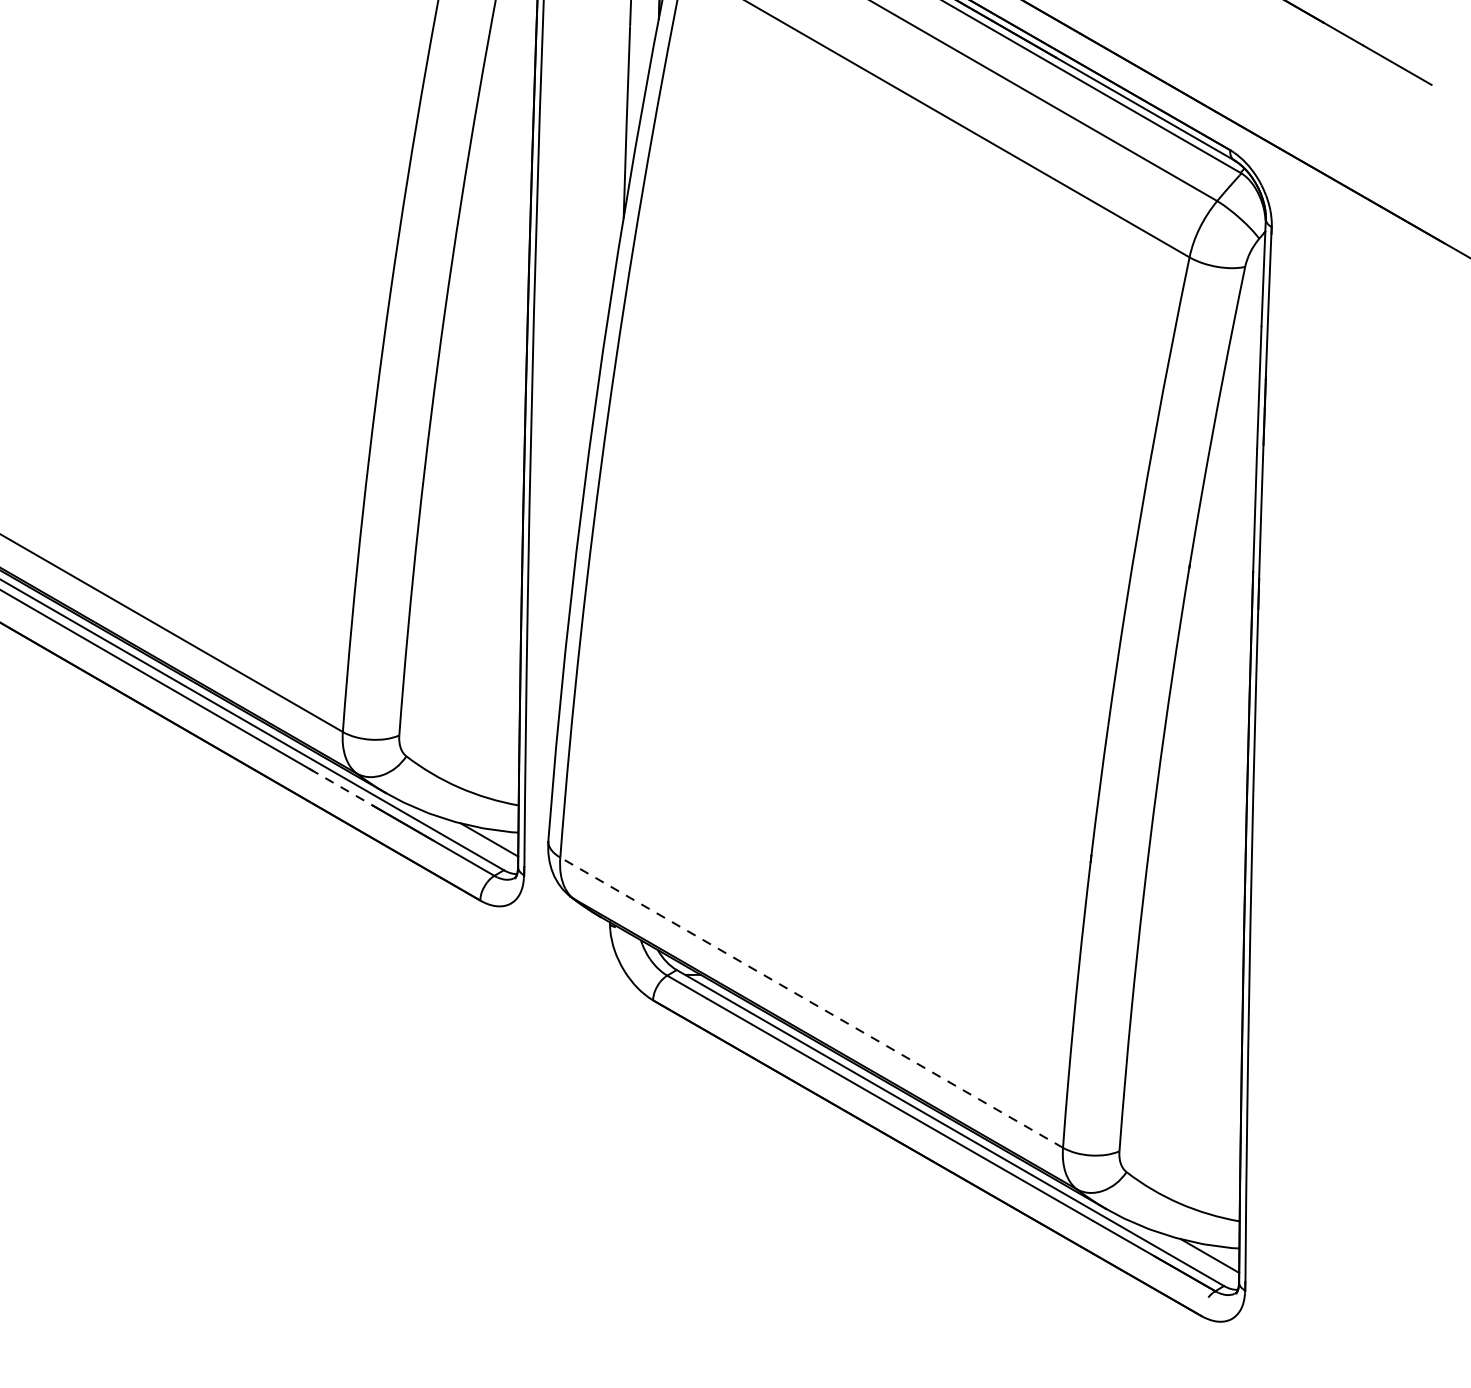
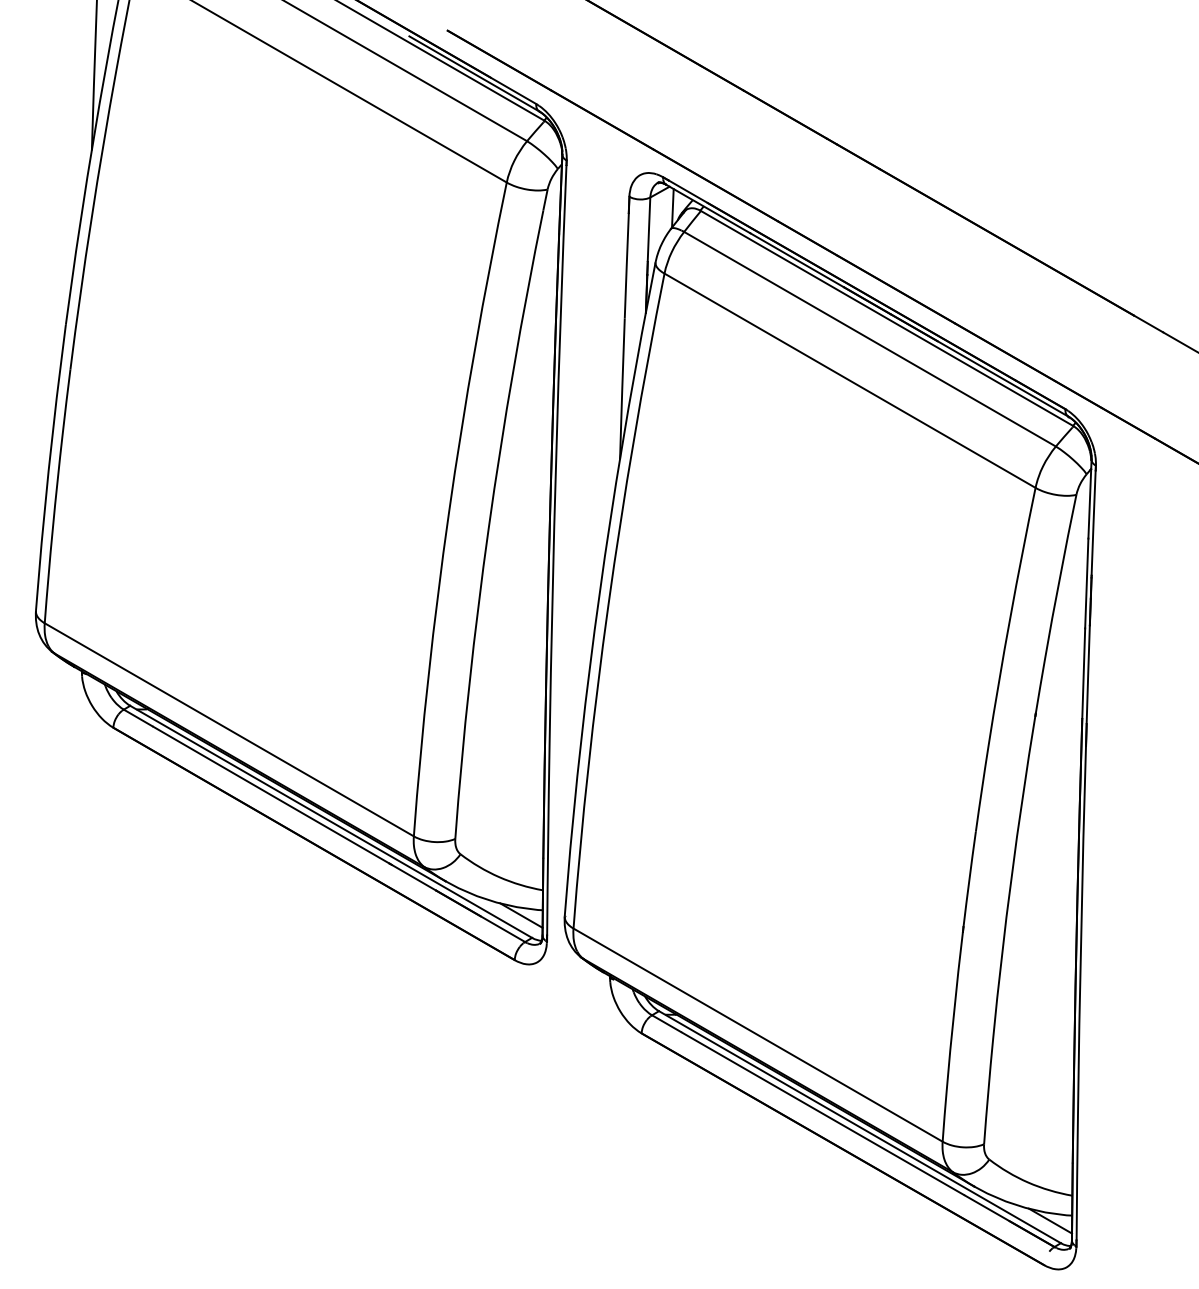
line: (342, 787) -> (413, 877), dashed -> solid
line: (810, 1001) -> (757, 1034), dashed -> solid

